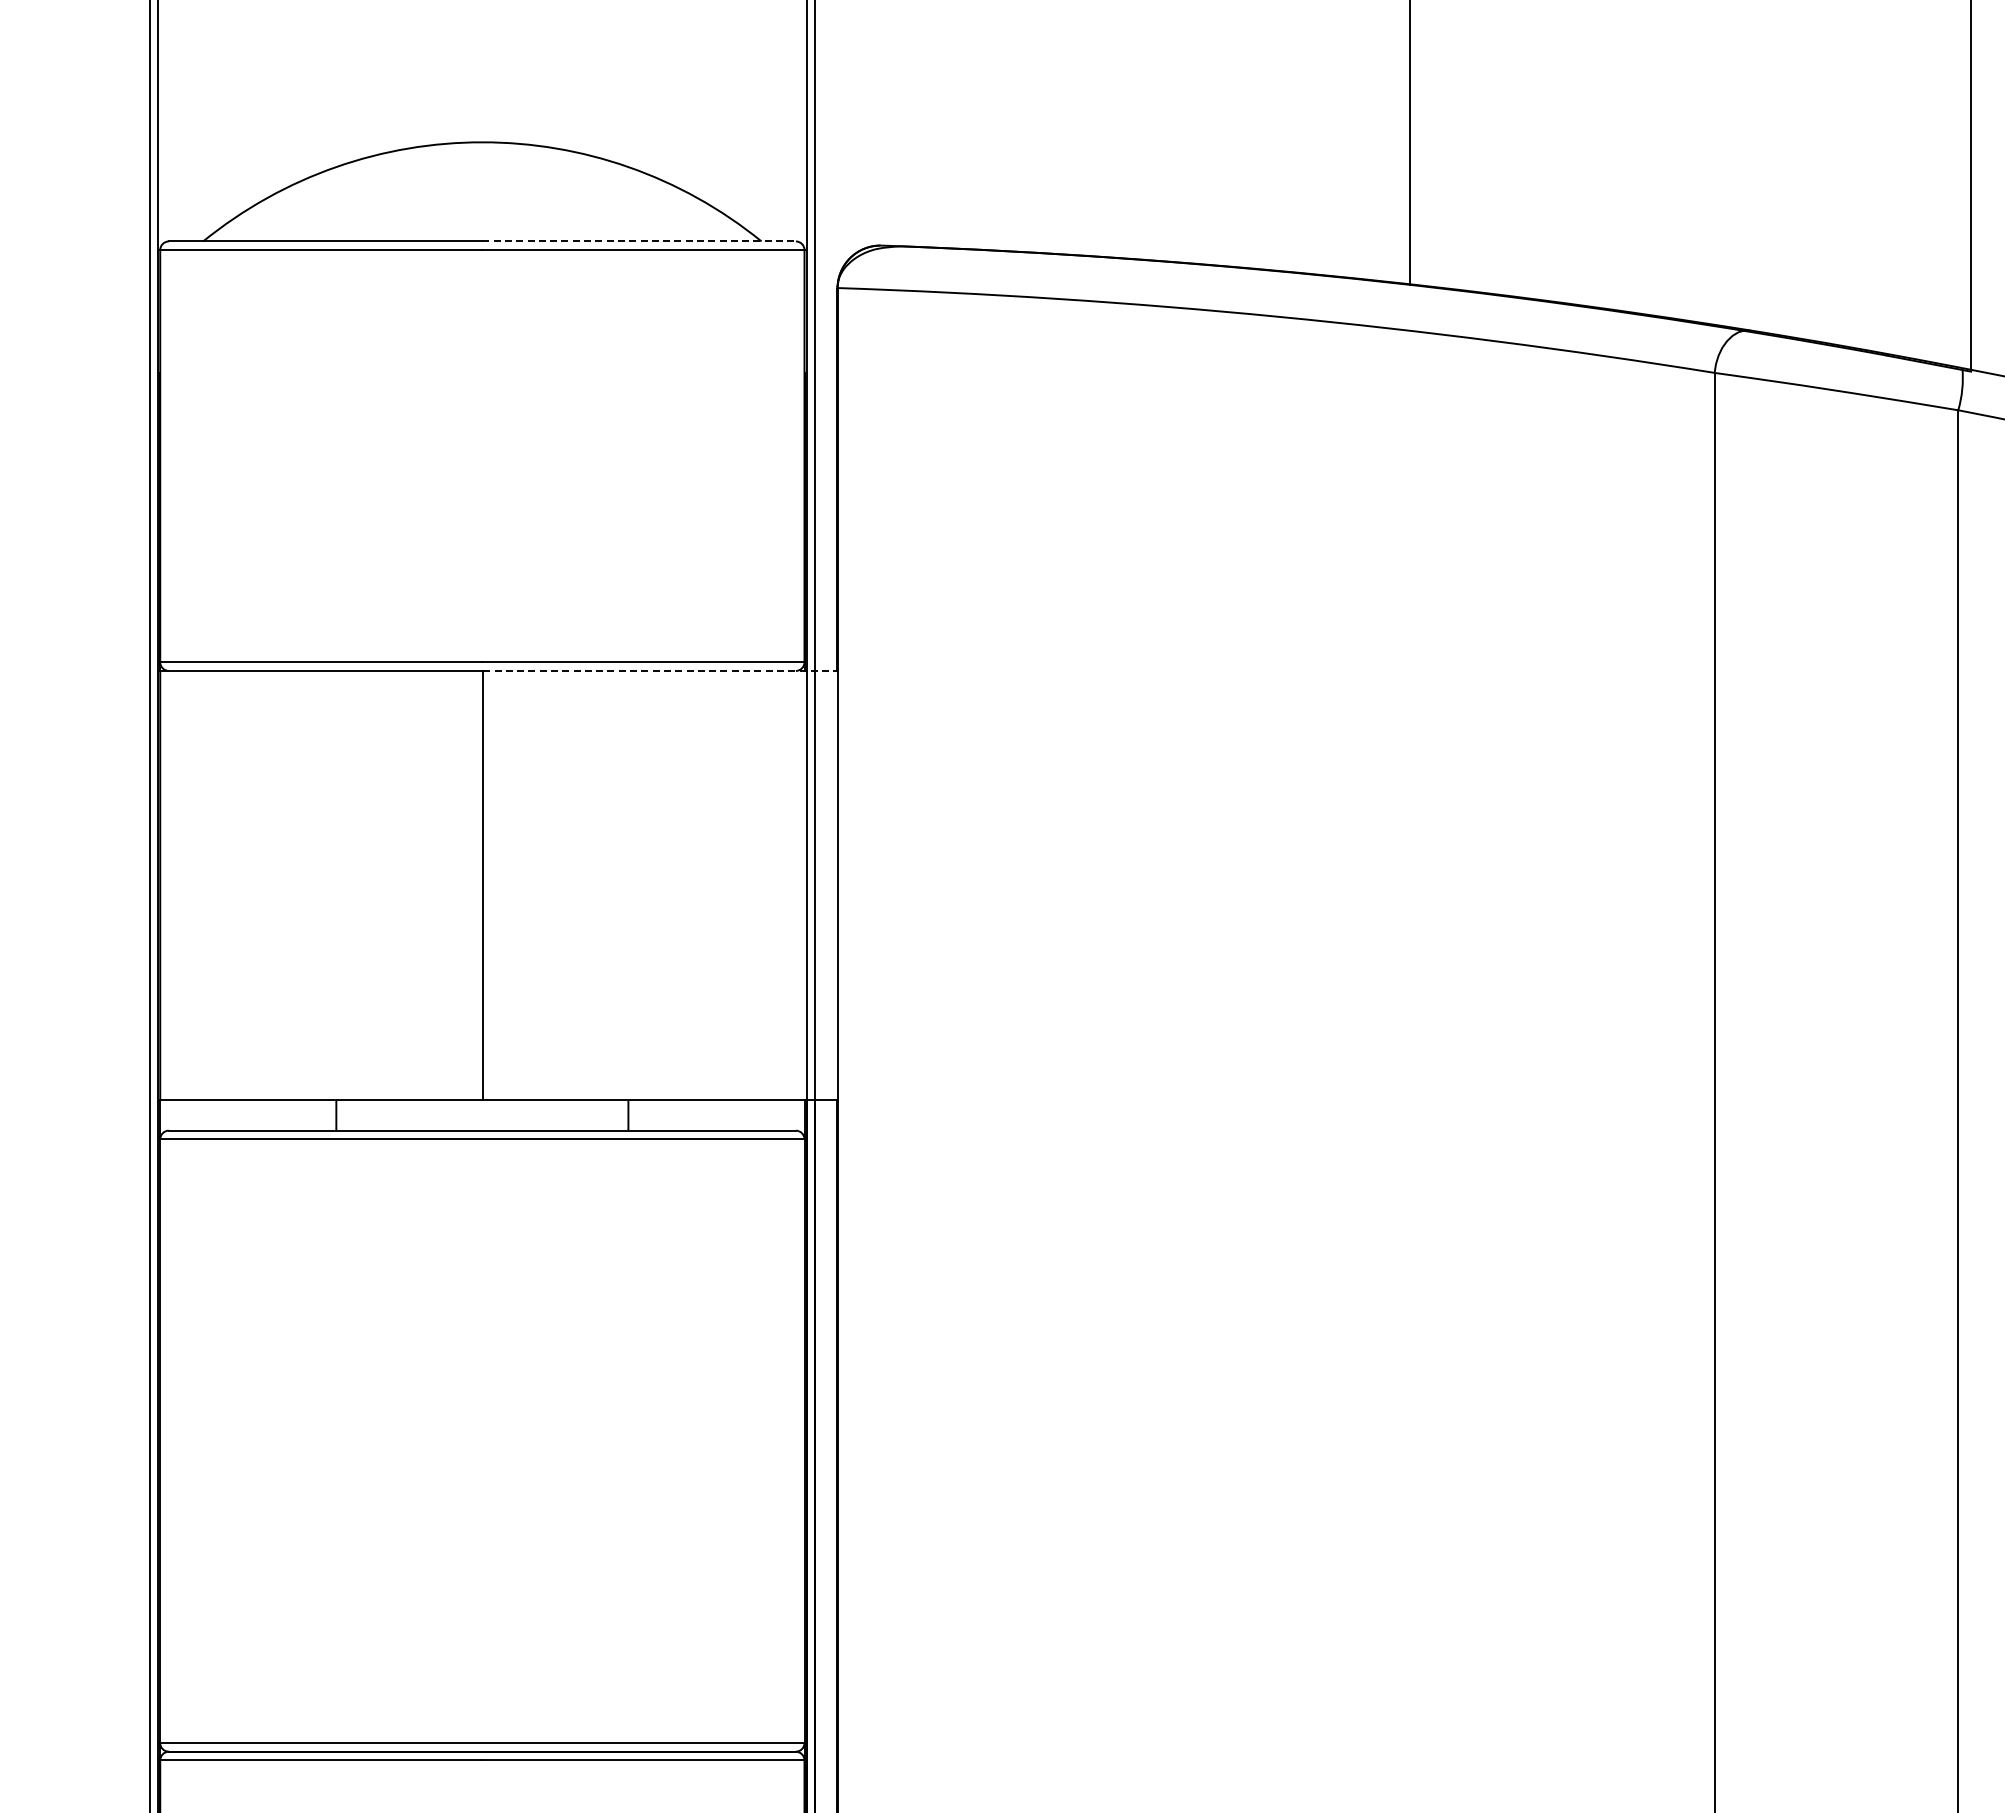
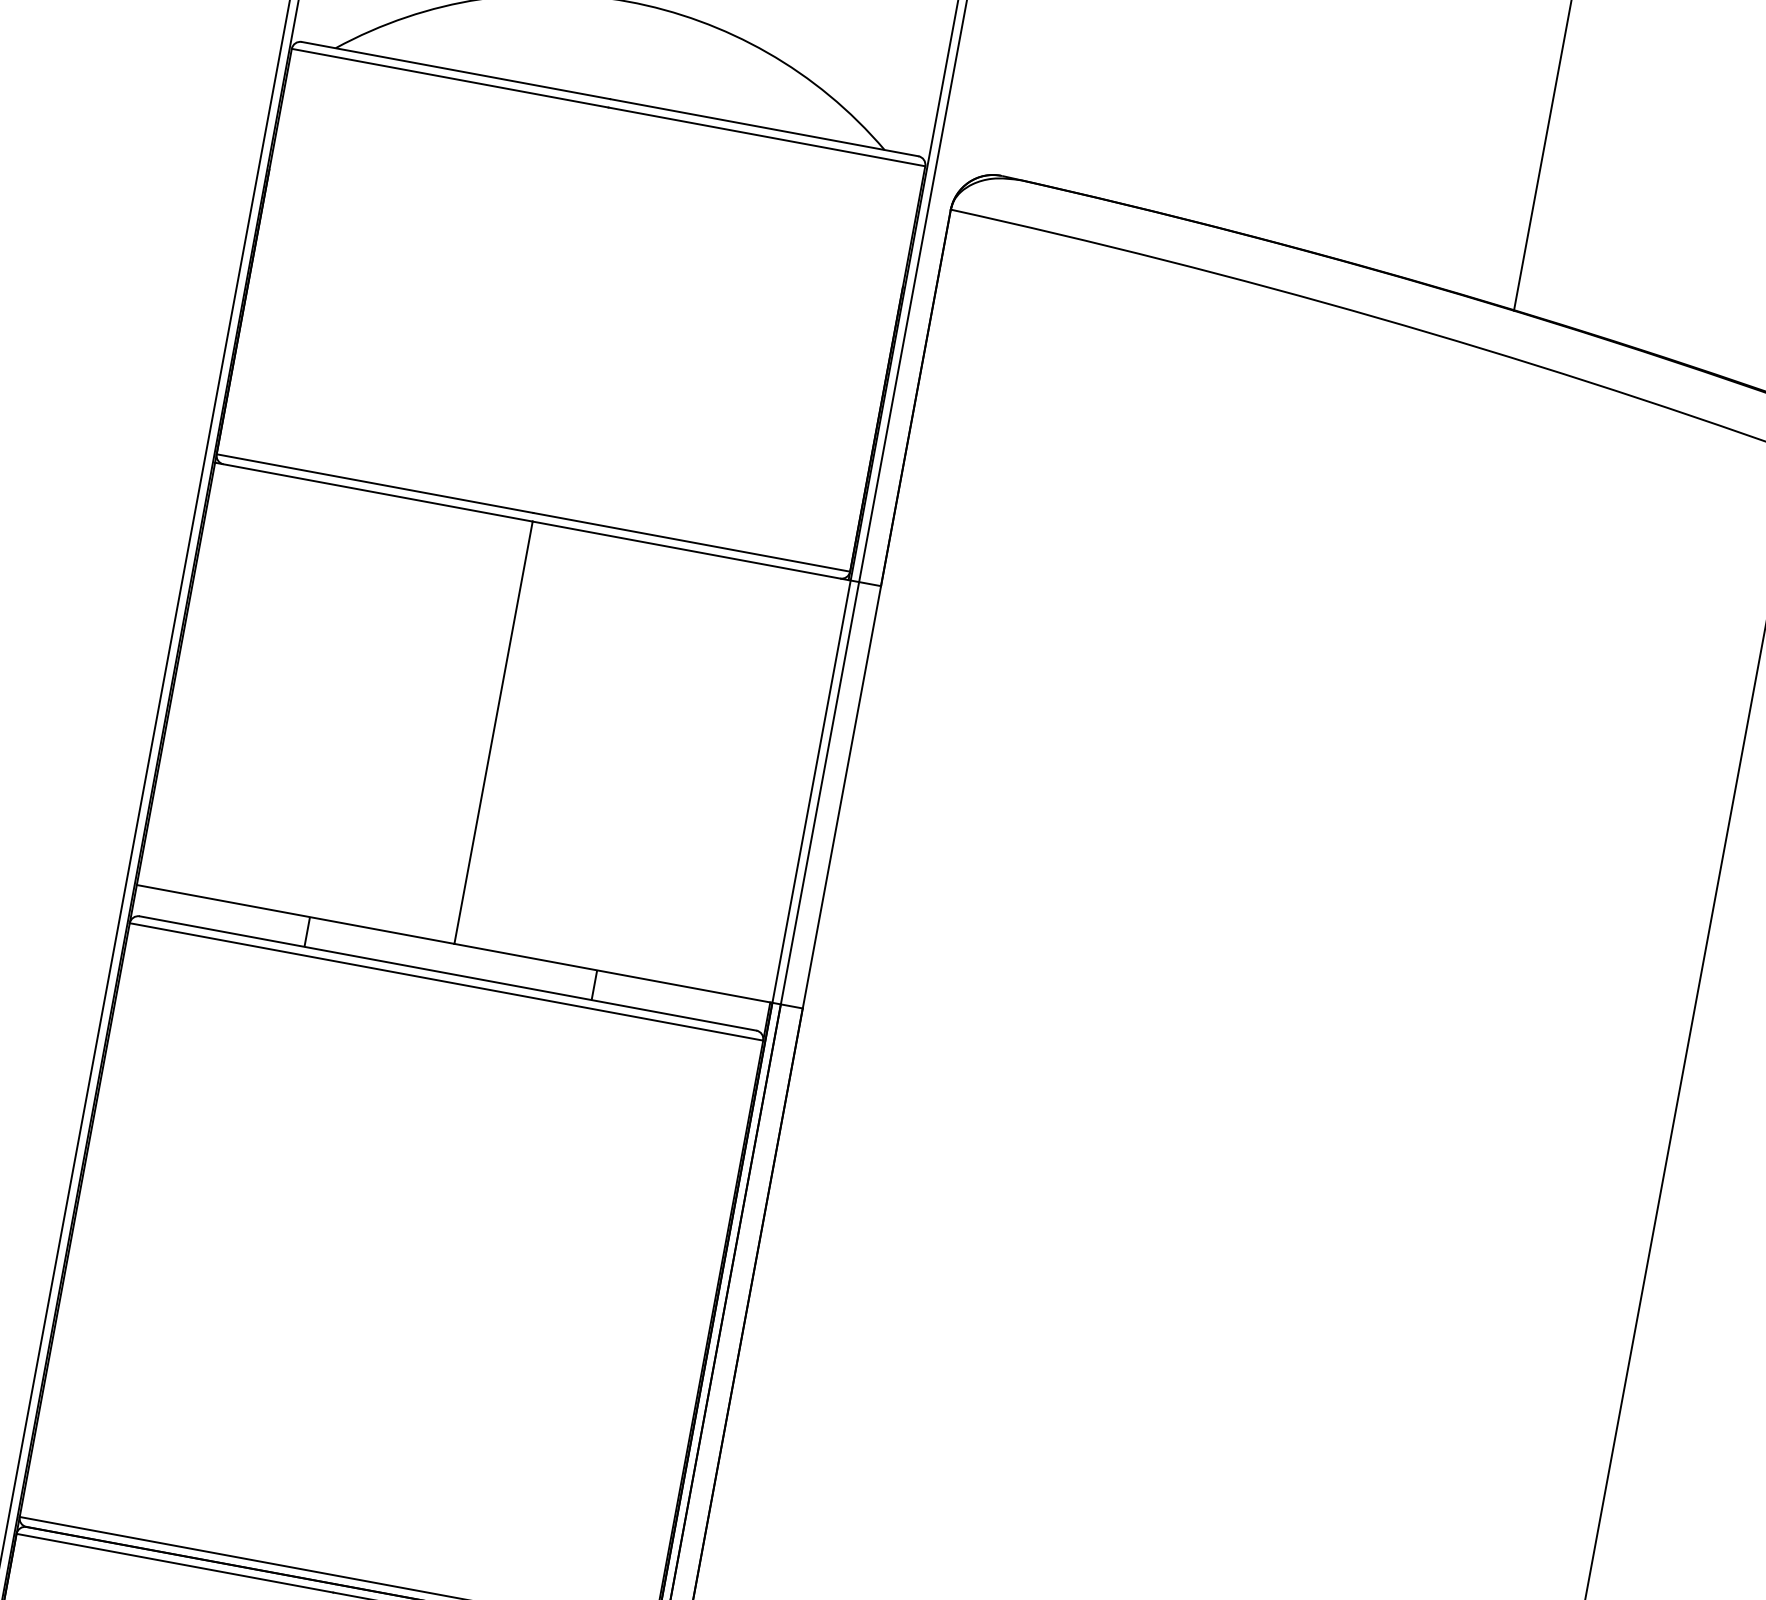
line: (639, 241) -> (764, 127), dashed -> solid
line: (660, 670) -> (707, 553), dashed -> solid

